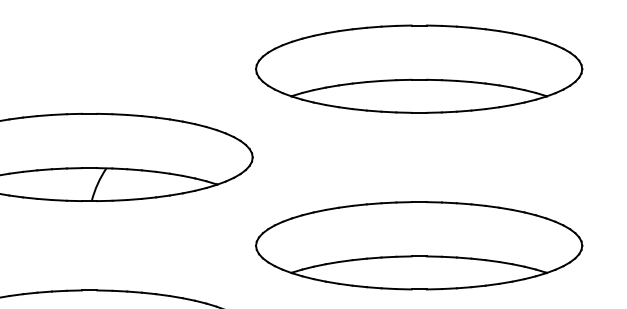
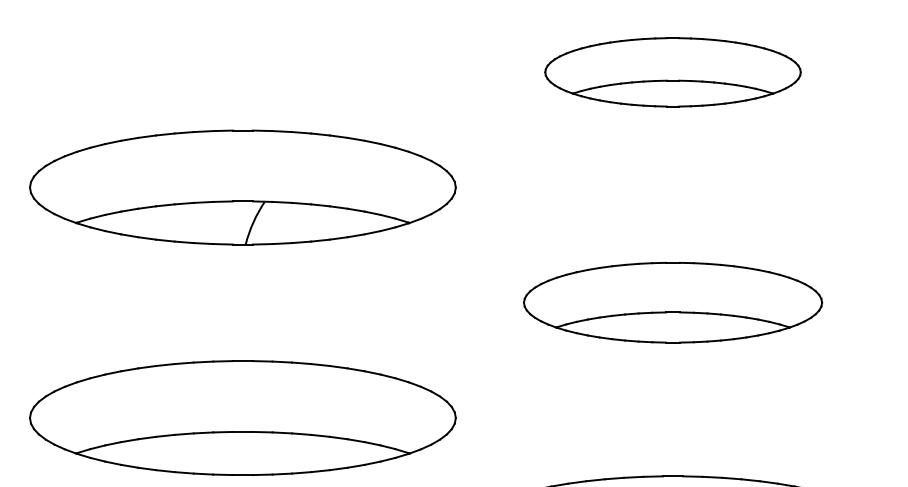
part: (418, 69) -> (672, 72), size x0.6
part: (418, 245) -> (672, 302), size x0.7

